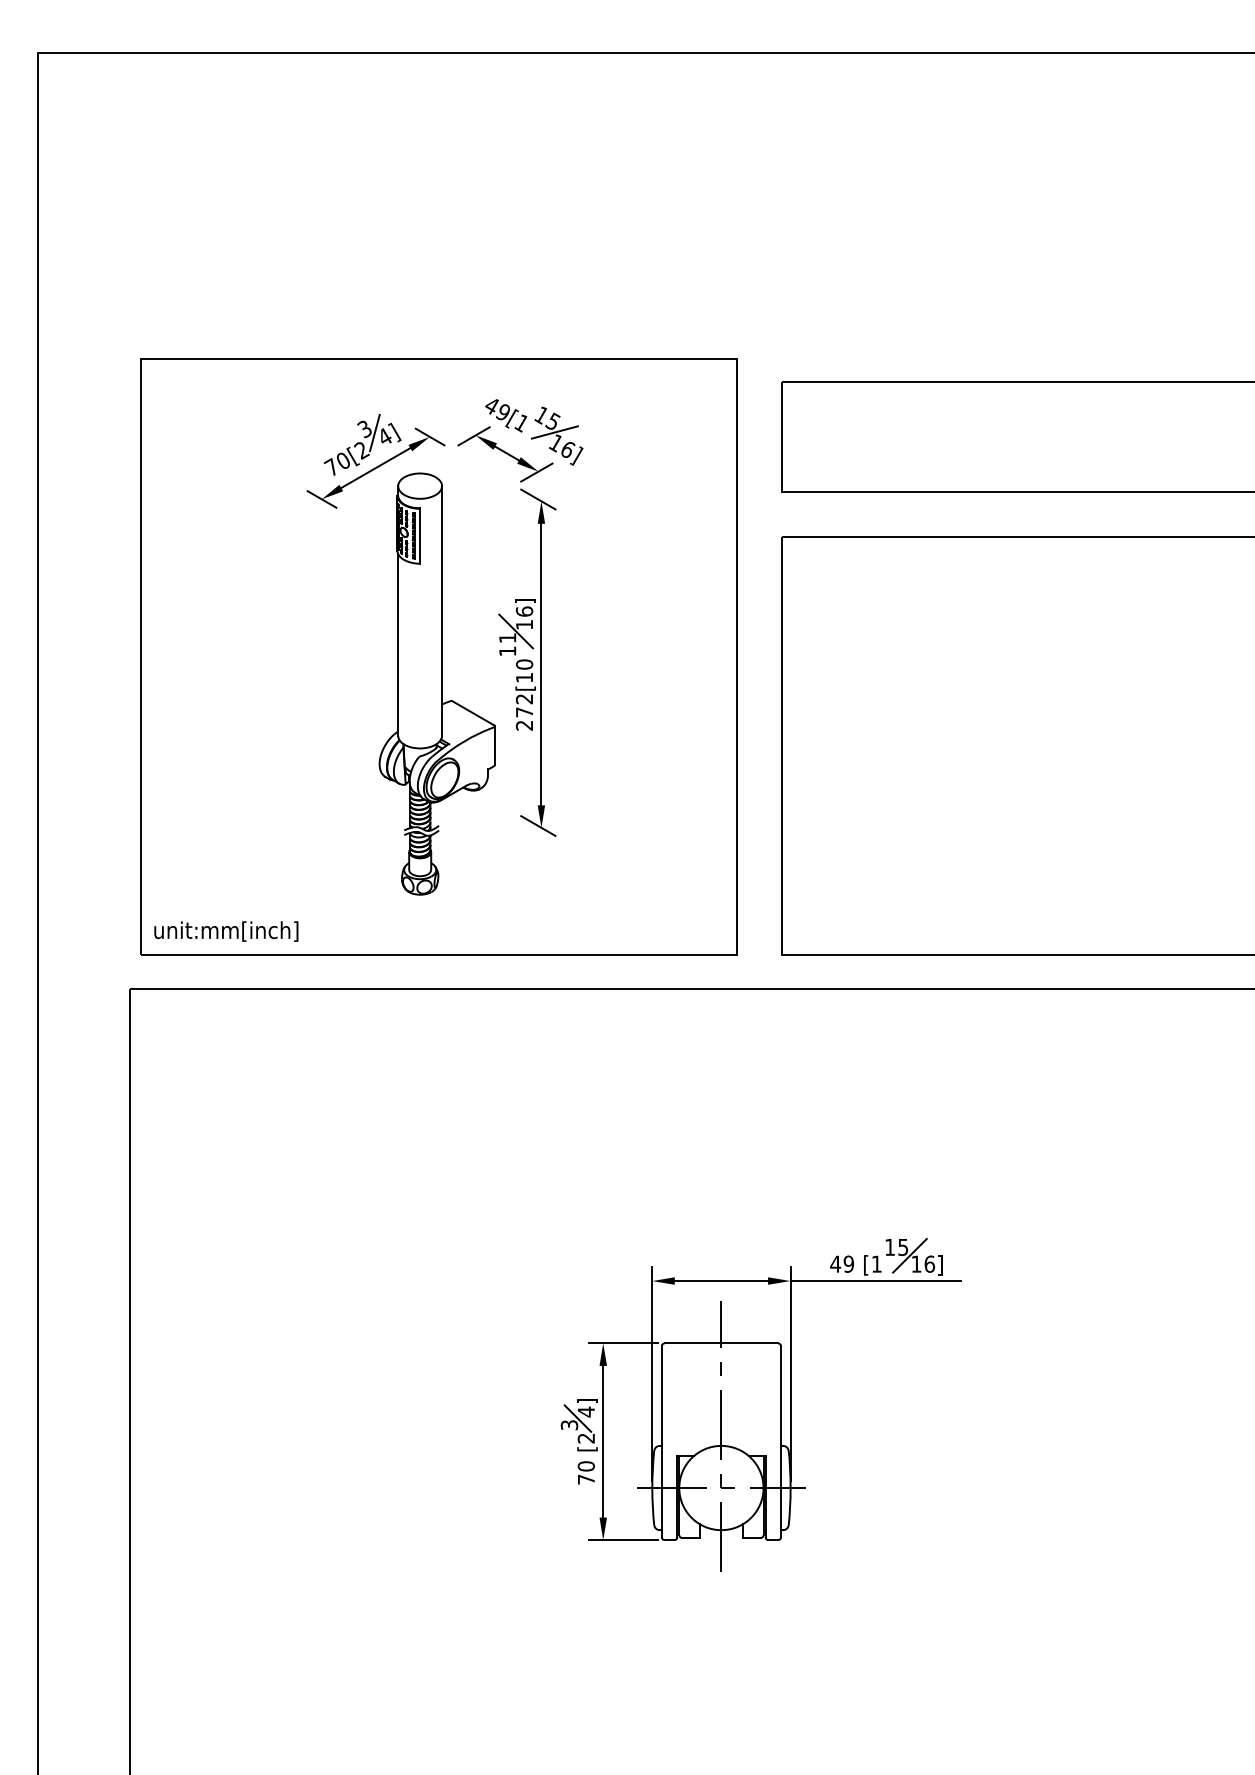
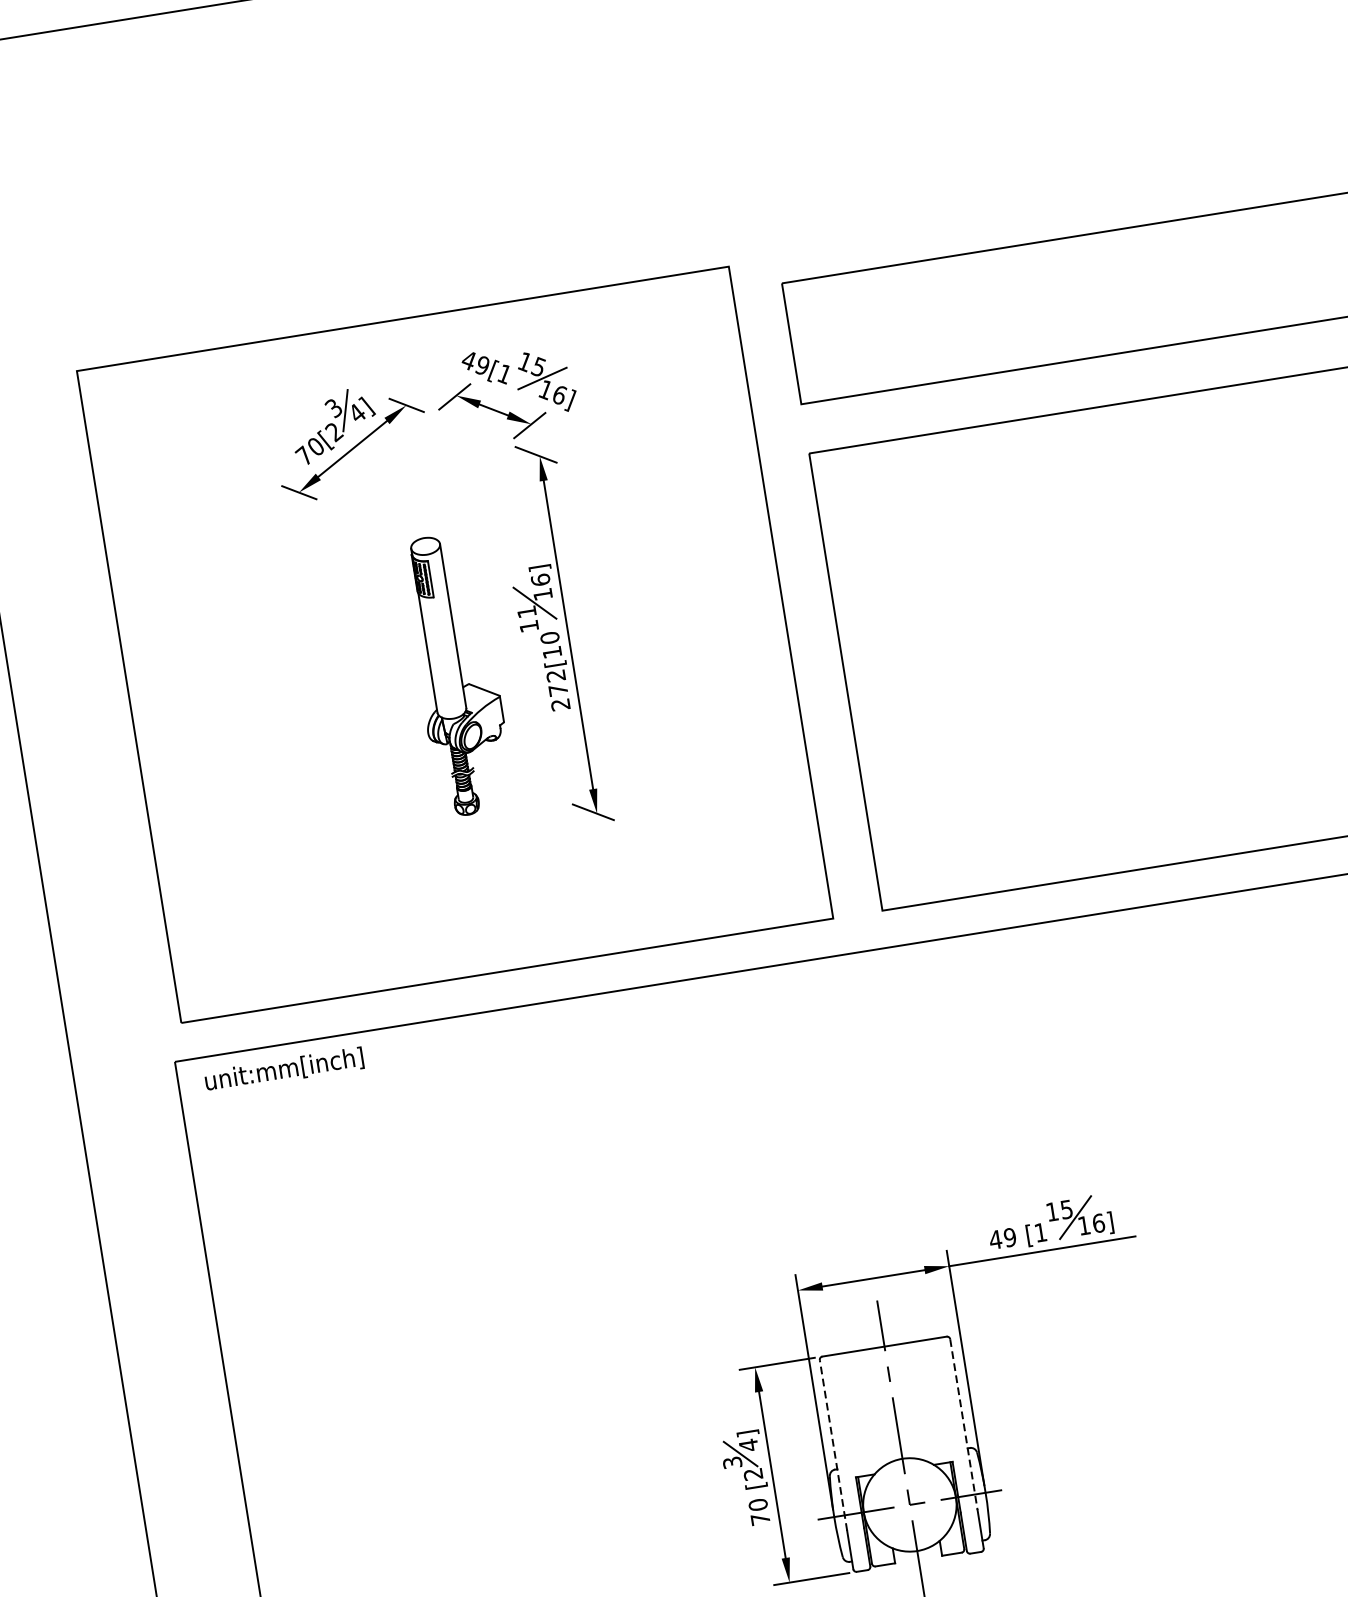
part: (436, 683) -> (456, 674), size x0.6
text: (226, 931) -> (284, 1070), moved
line: (661, 1424) -> (833, 1445), solid -> dashed
line: (780, 1424) -> (963, 1425), solid -> dashed

